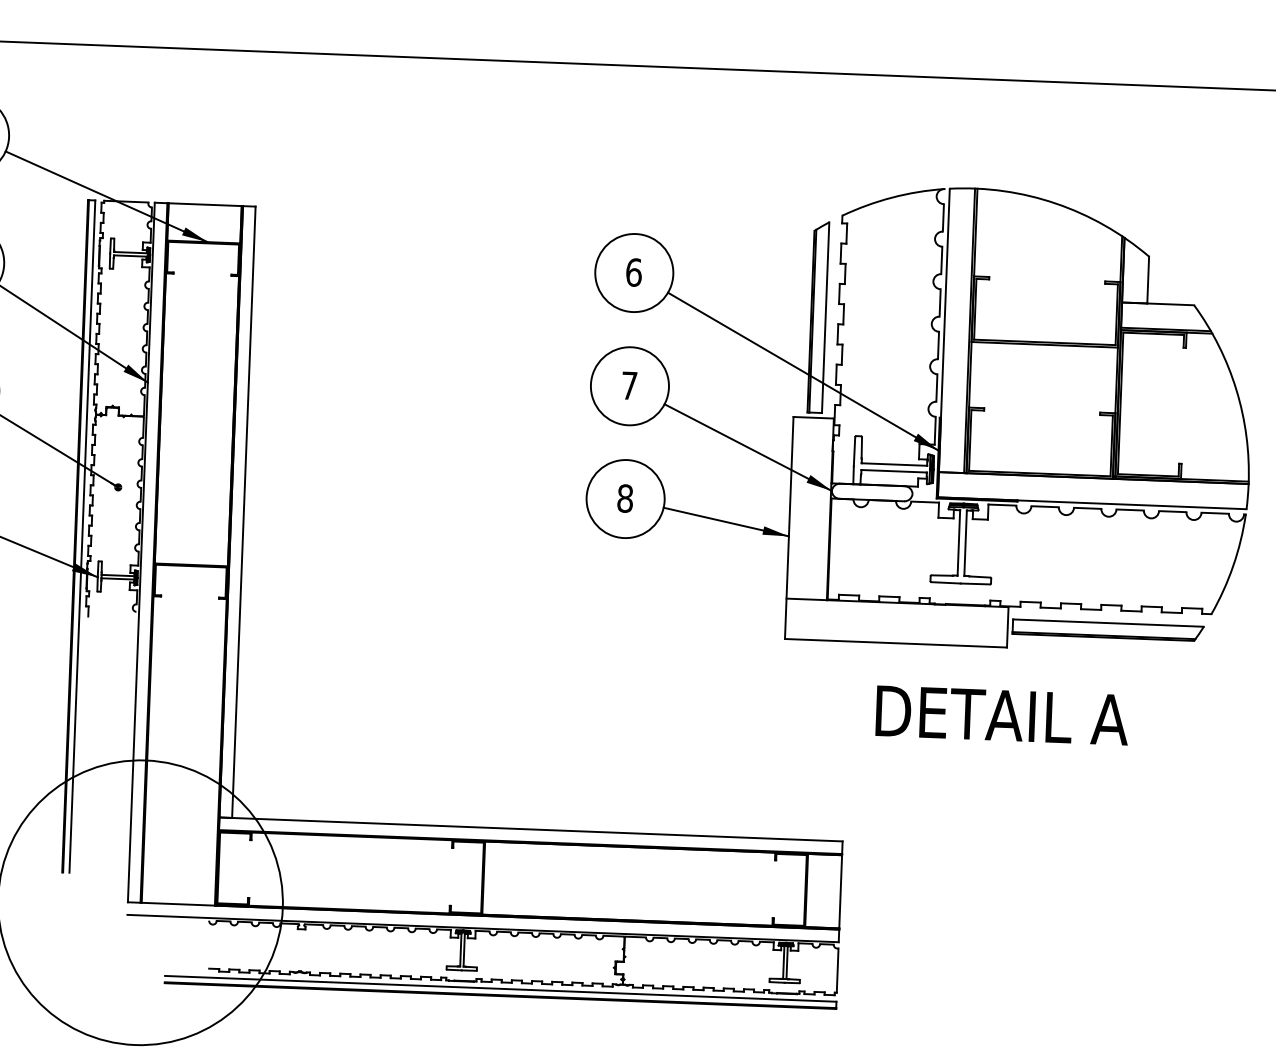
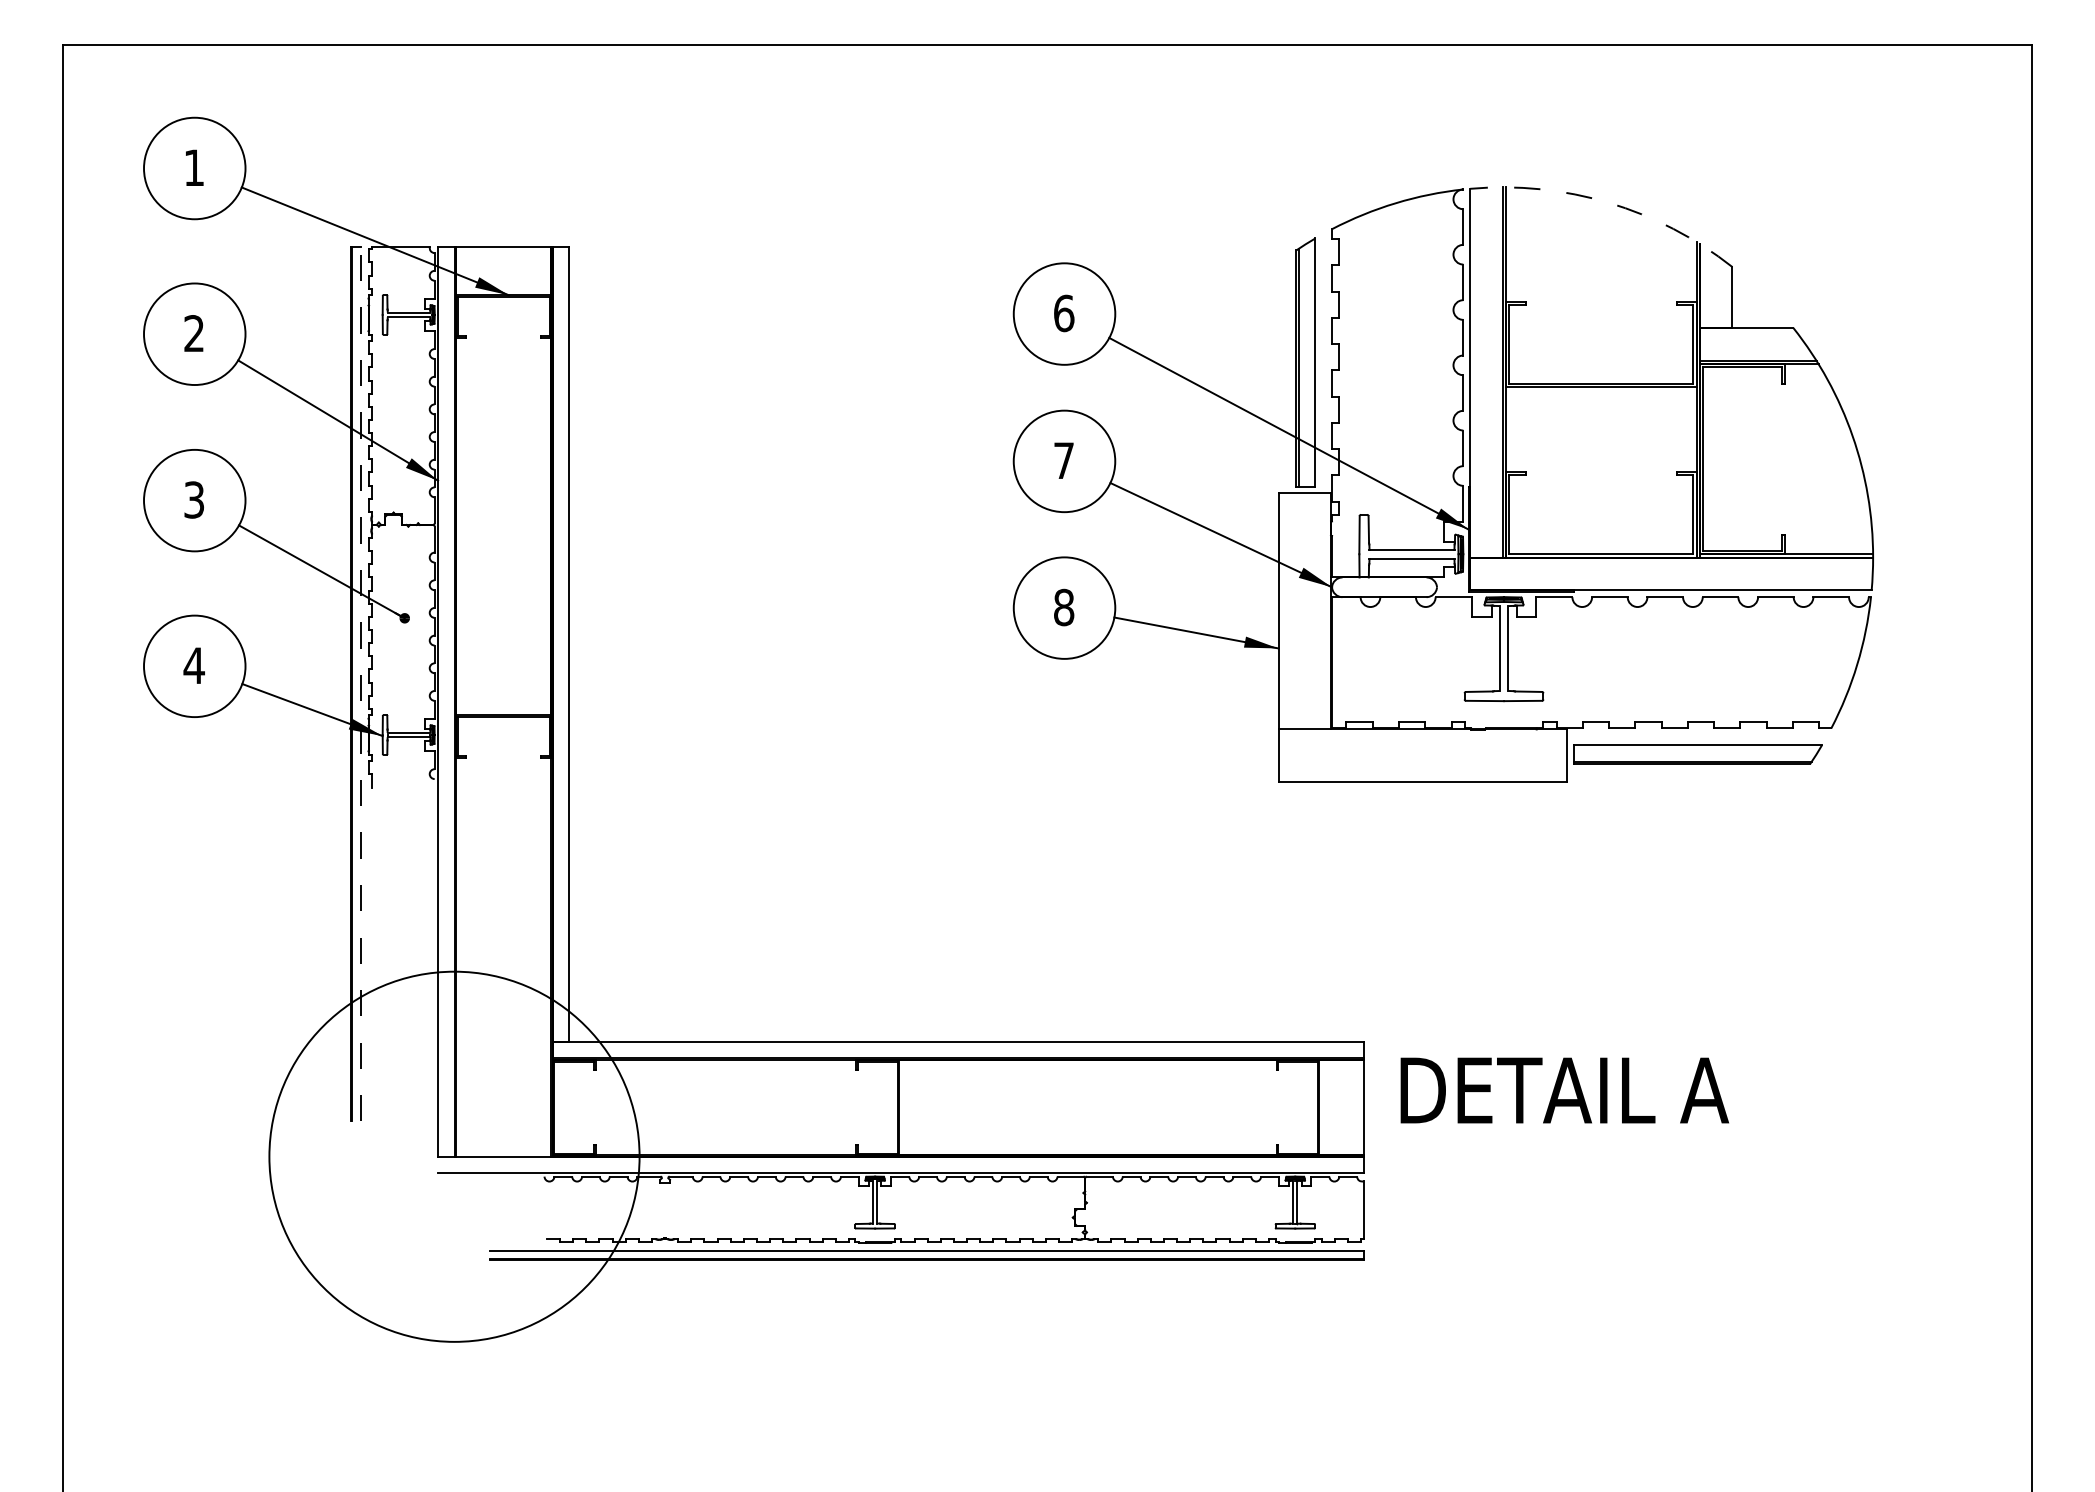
arc: (1055, 203) -> (1608, 202), solid -> dashed
line: (82, 536) -> (360, 683), solid -> dashed
text: (1002, 715) -> (1564, 1090), moved

